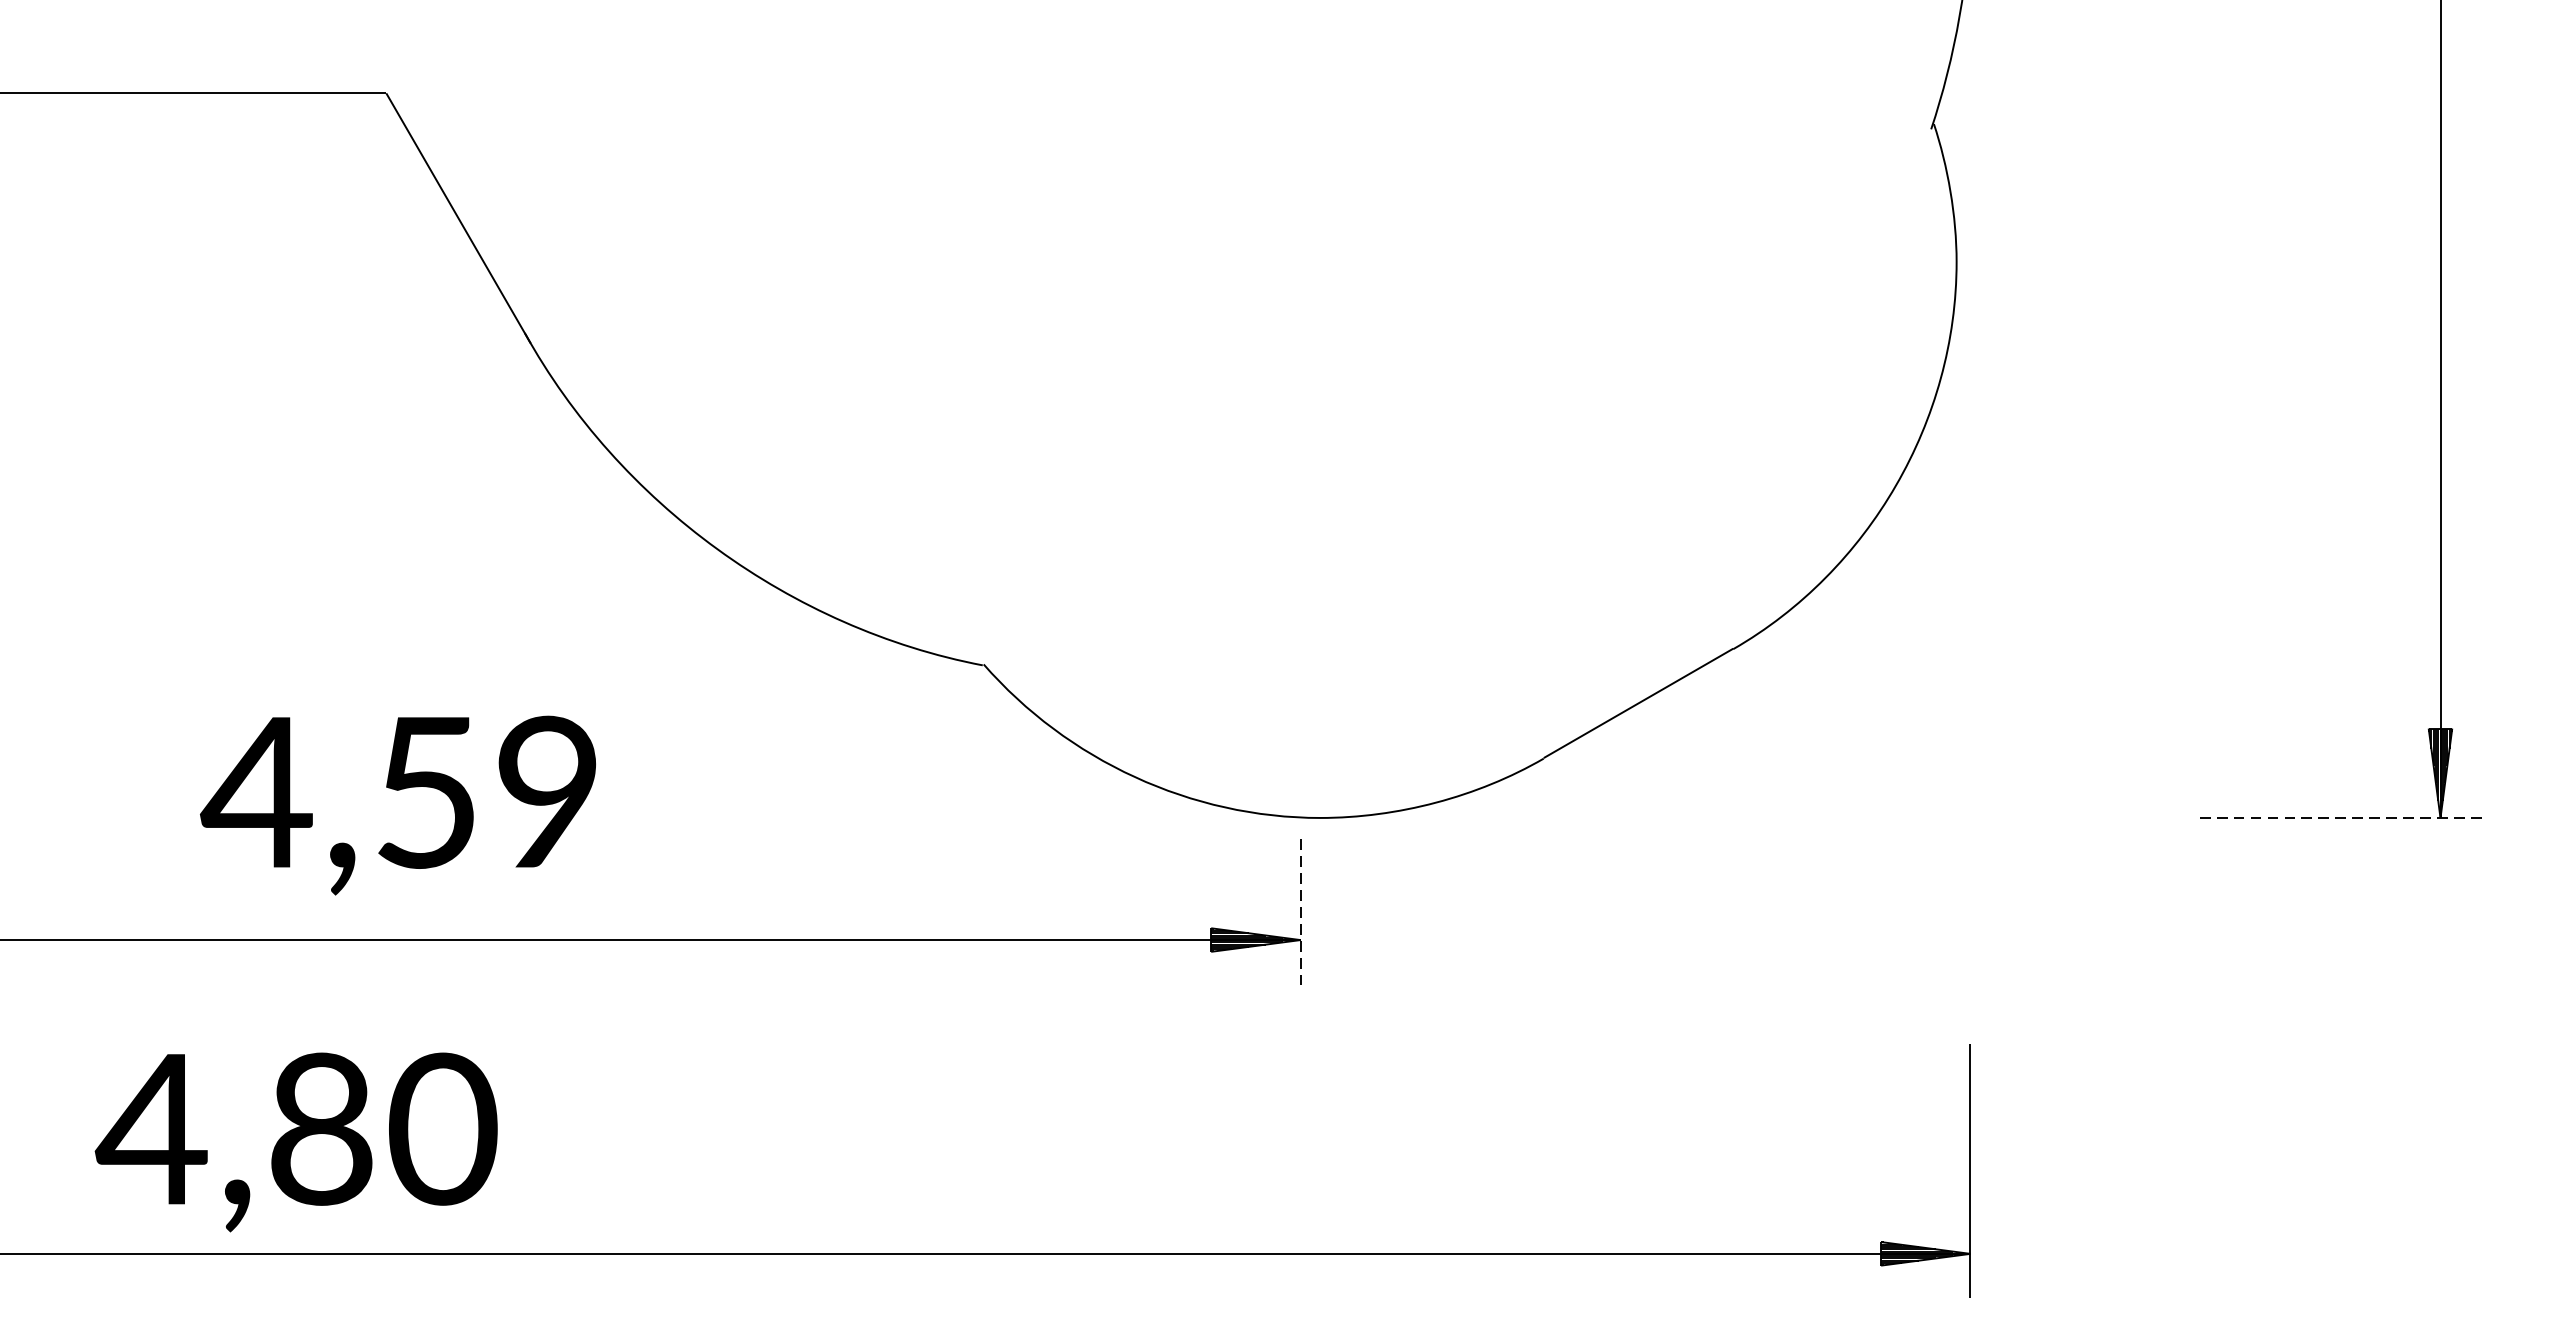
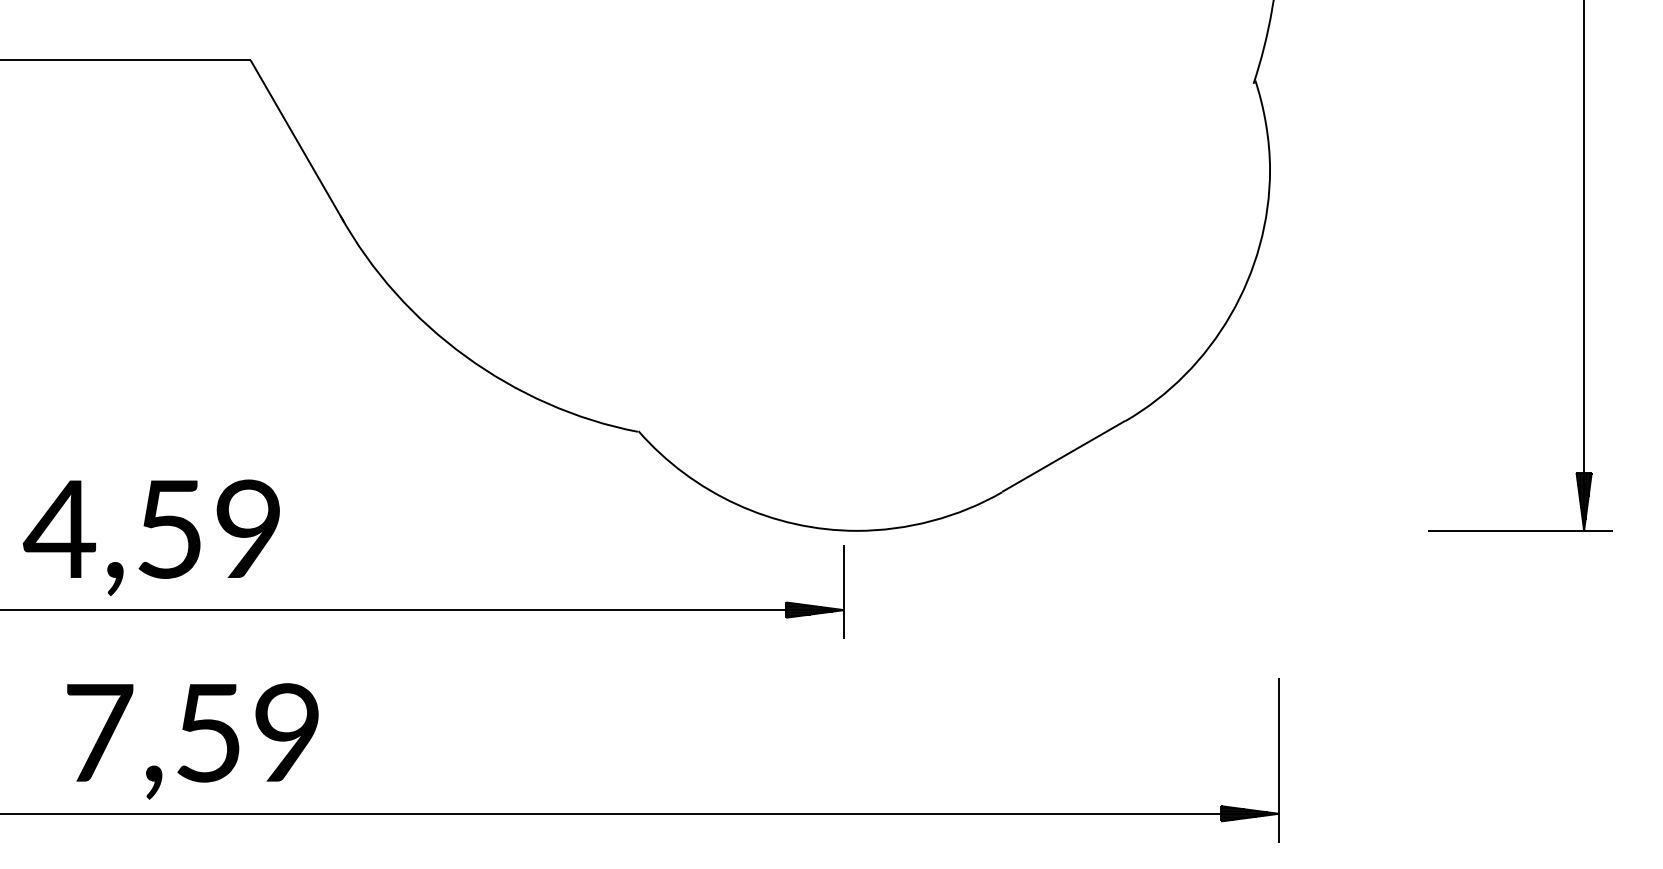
text: (396, 805) -> (150, 537), moved
line: (2342, 817) -> (1520, 530), dashed -> solid
line: (1301, 912) -> (844, 592), dashed -> solid
text: (296, 1128) -> (192, 732), 4,80 -> 7,59

